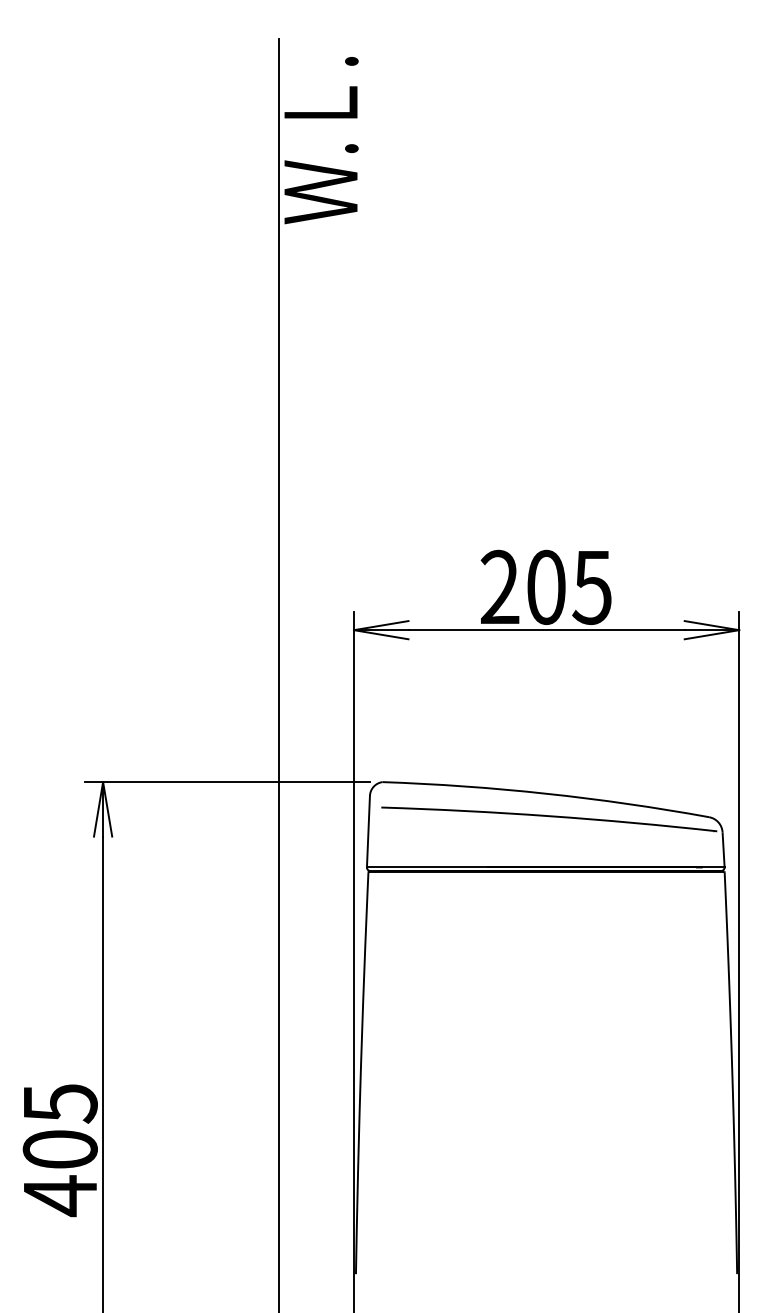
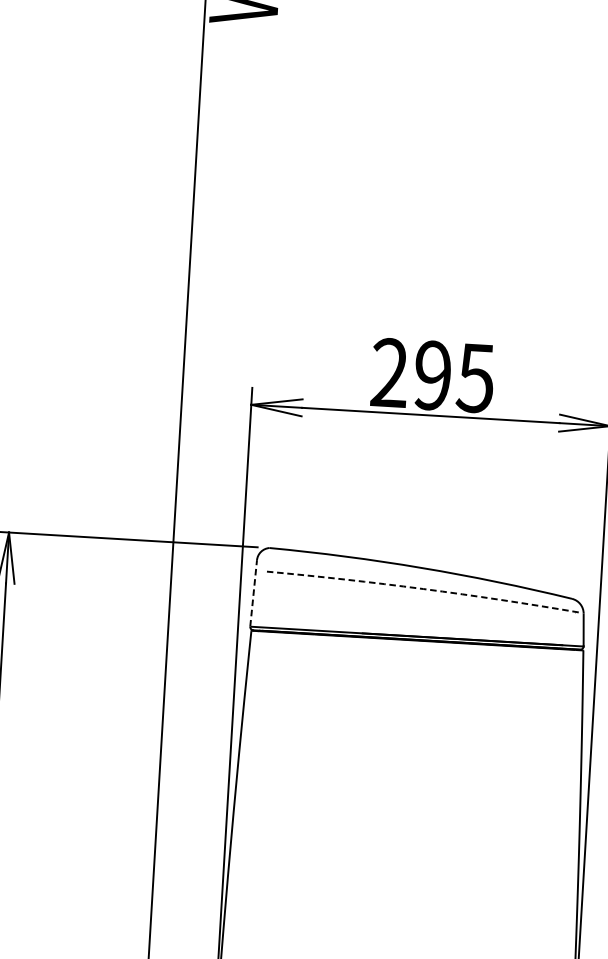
text: (546, 586) -> (433, 374), 205 -> 295
arc: (549, 816) -> (423, 589), solid -> dashed
line: (368, 831) -> (253, 593), solid -> dashed

